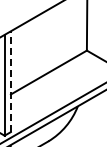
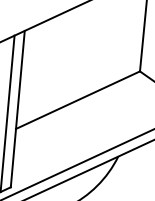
line: (10, 81) -> (17, 108), dashed -> solid

